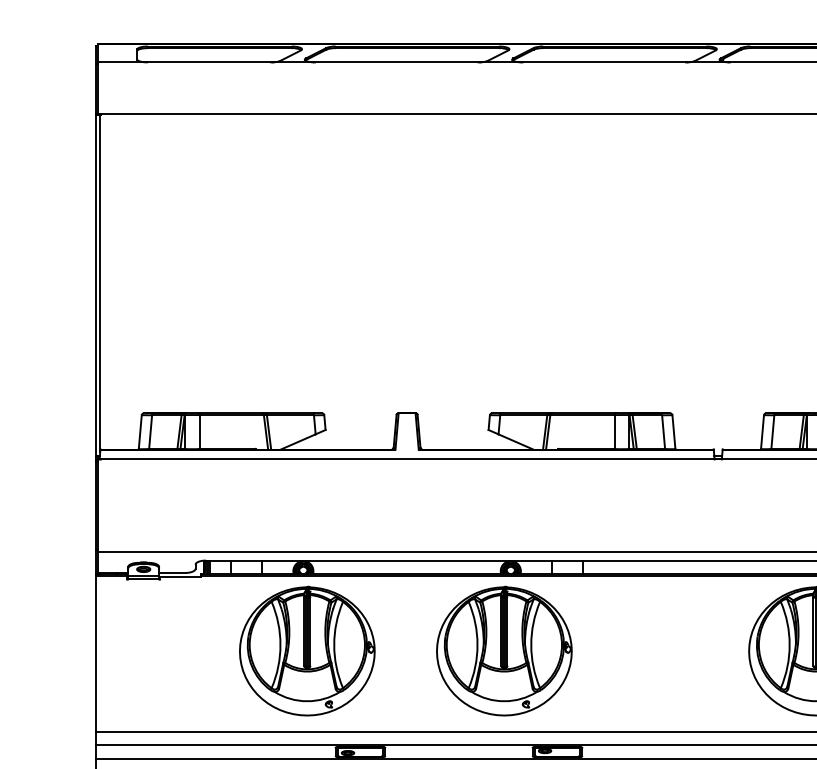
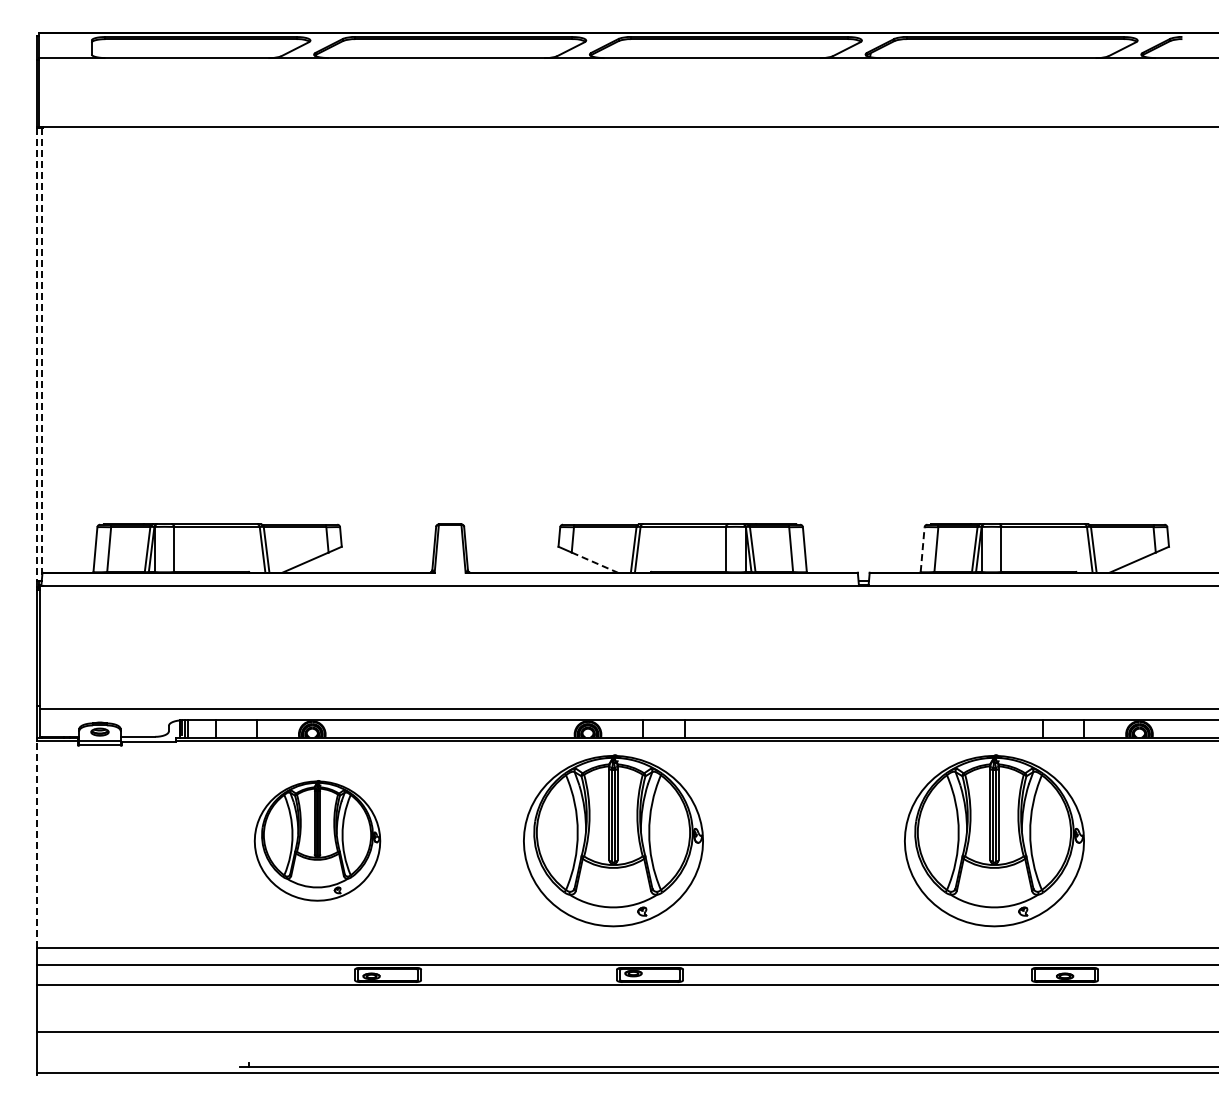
line: (100, 283) -> (42, 352), solid -> dashed
line: (95, 285) -> (36, 354), solid -> dashed
line: (762, 432) -> (922, 549), solid -> dashed
line: (516, 441) -> (595, 562), solid -> dashed
part: (307, 650) -> (317, 840), size x0.7
part: (504, 650) -> (613, 840), moved
line: (95, 653) -> (36, 844), solid -> dashed

